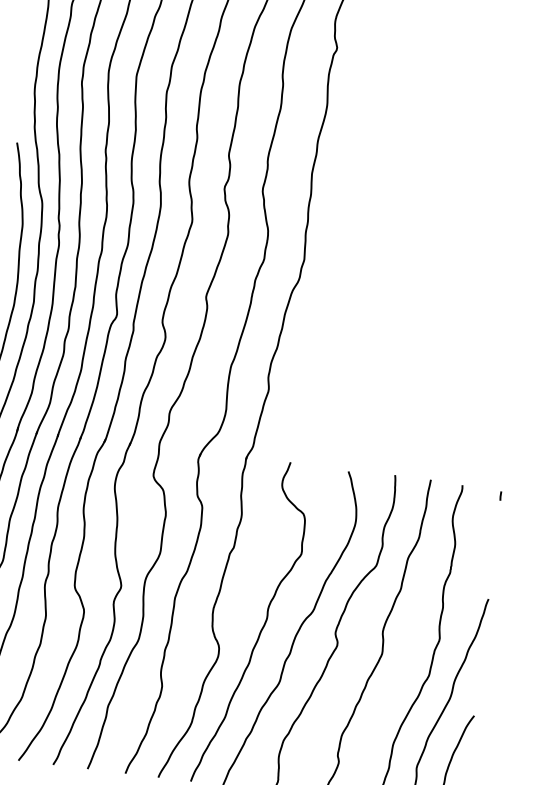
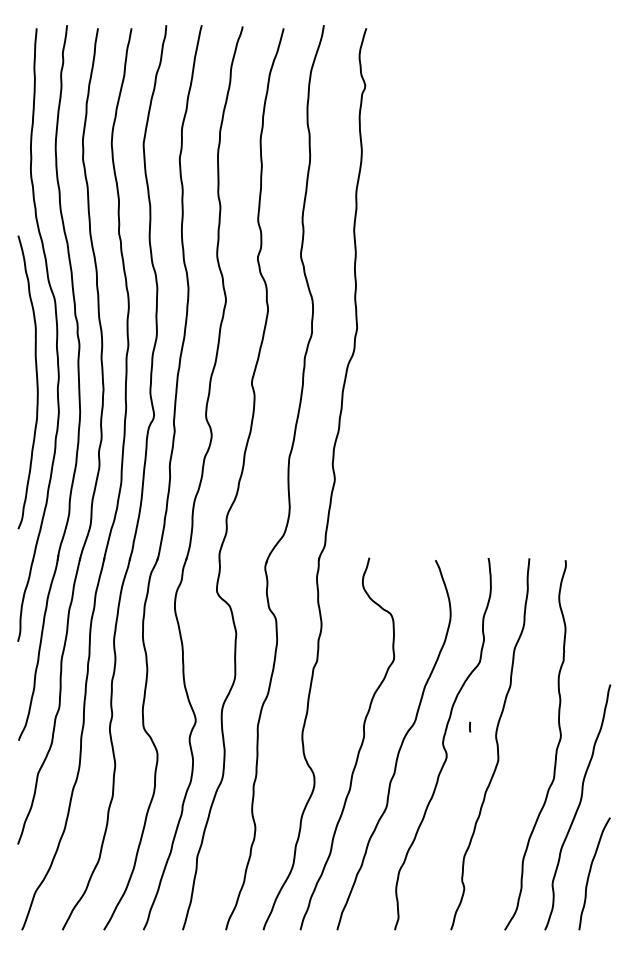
curve: (501, 495) -> (470, 726), moved

